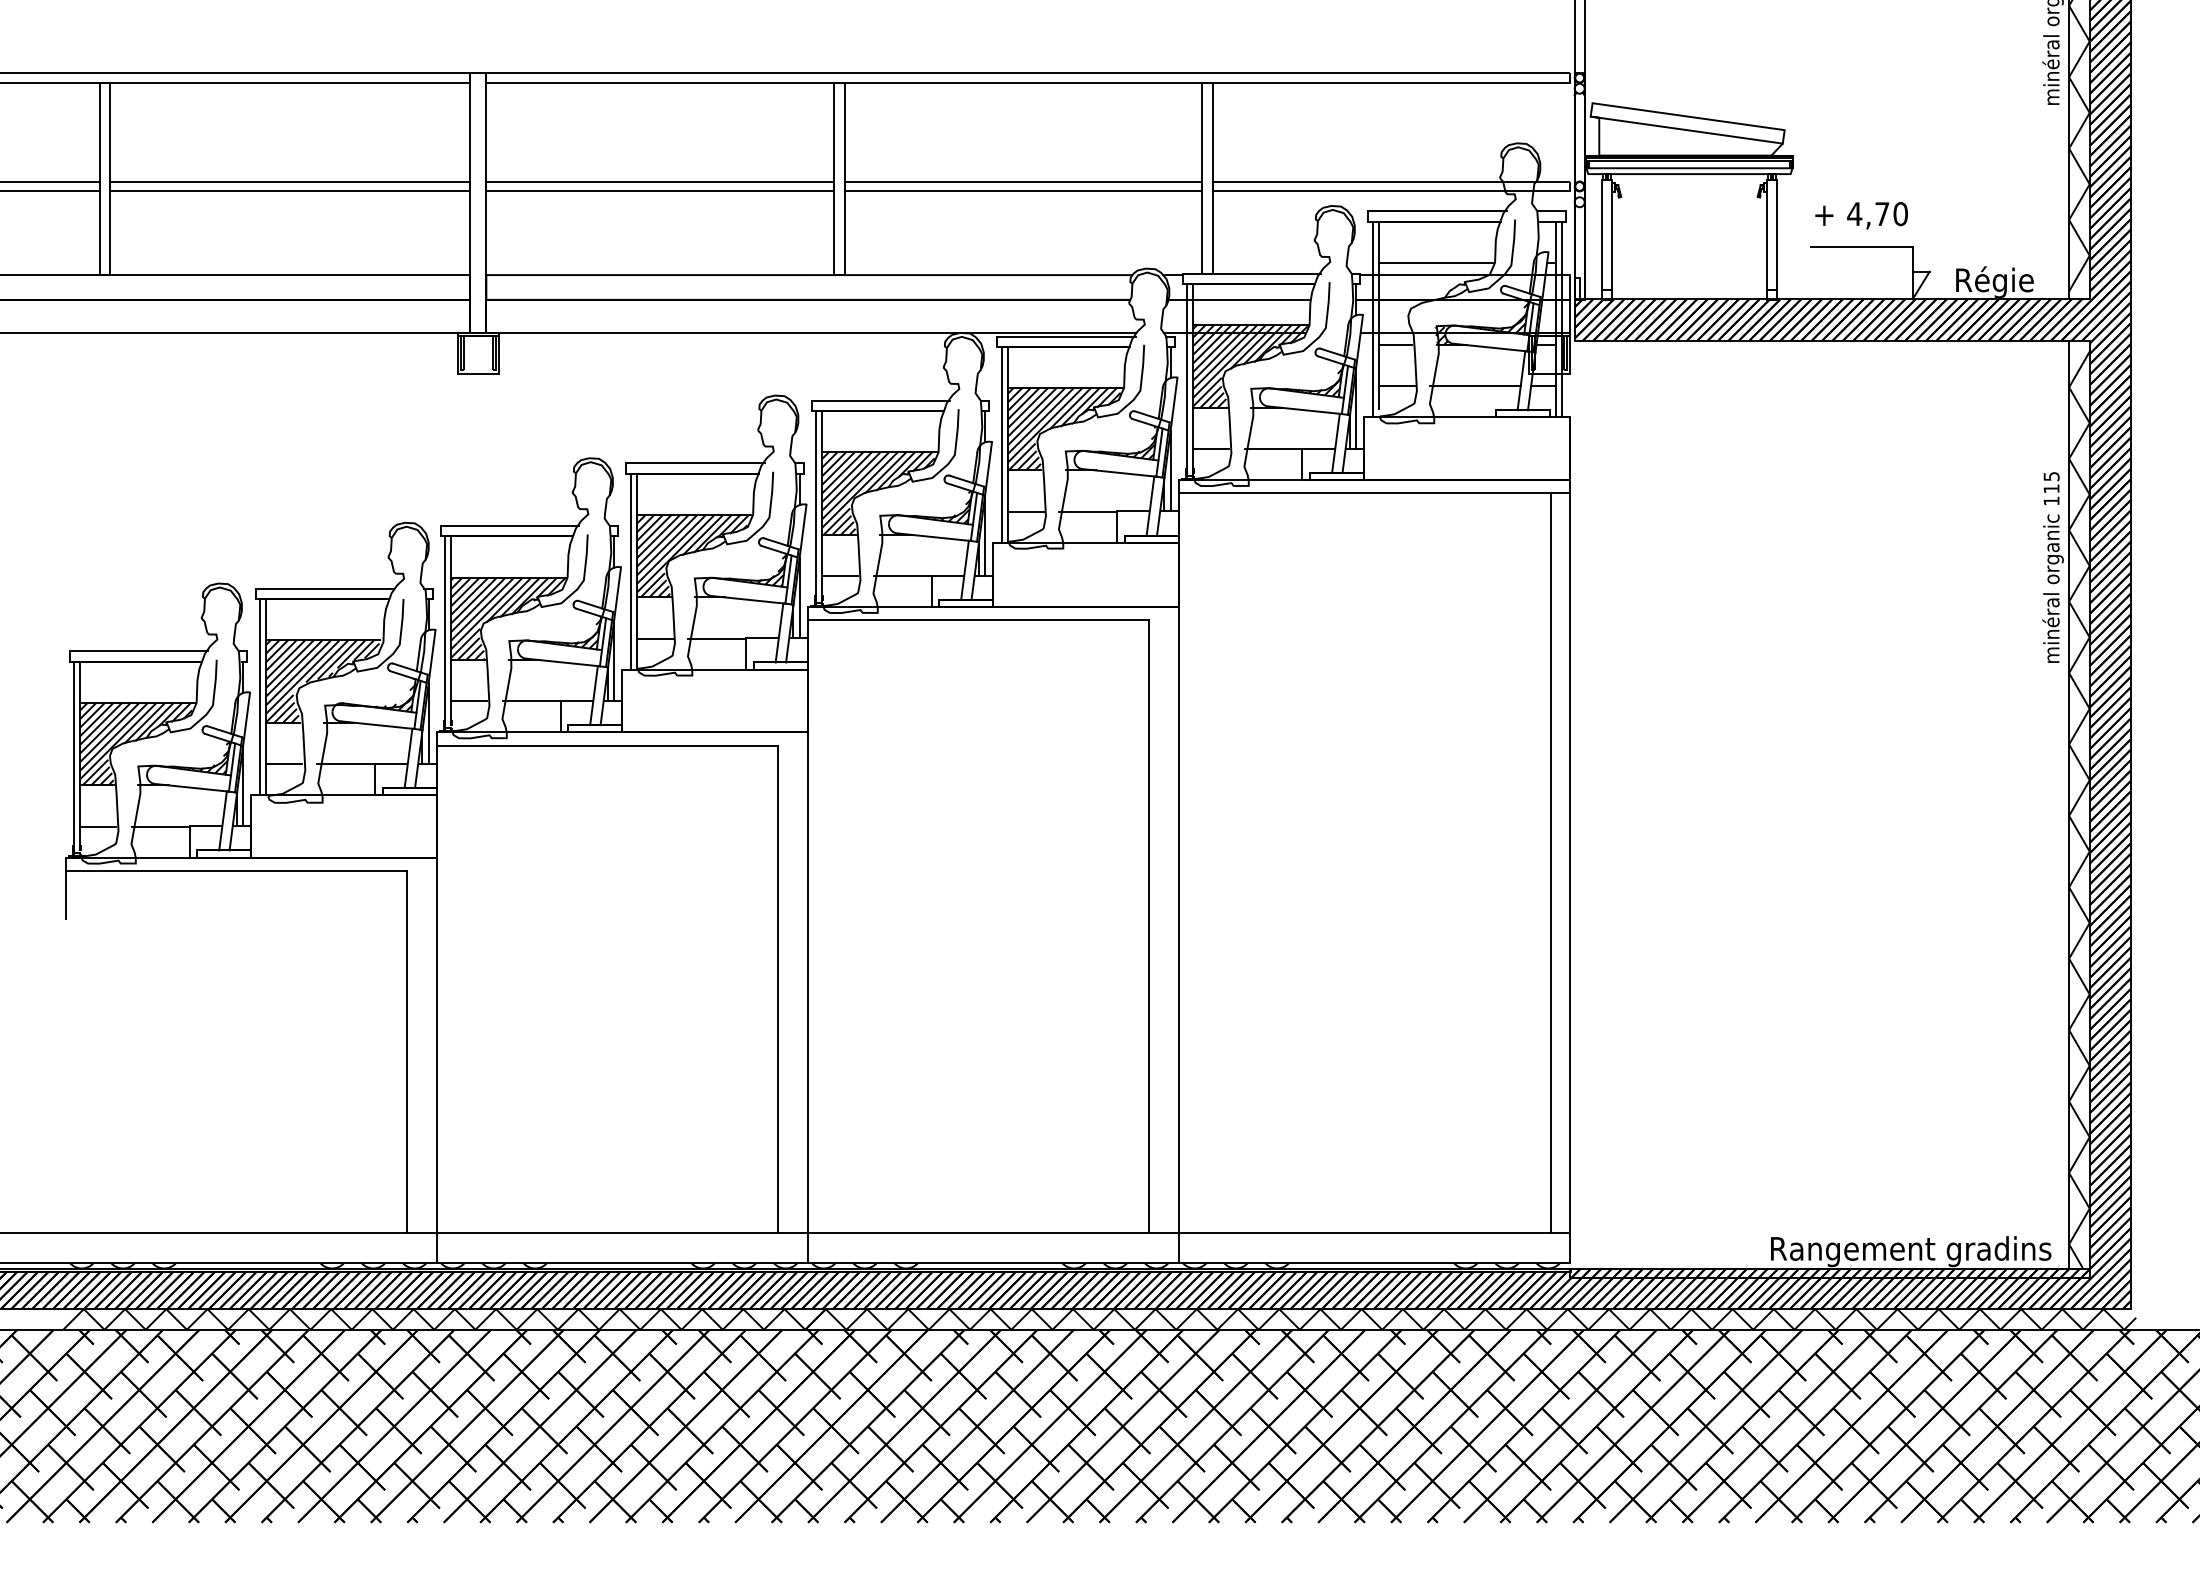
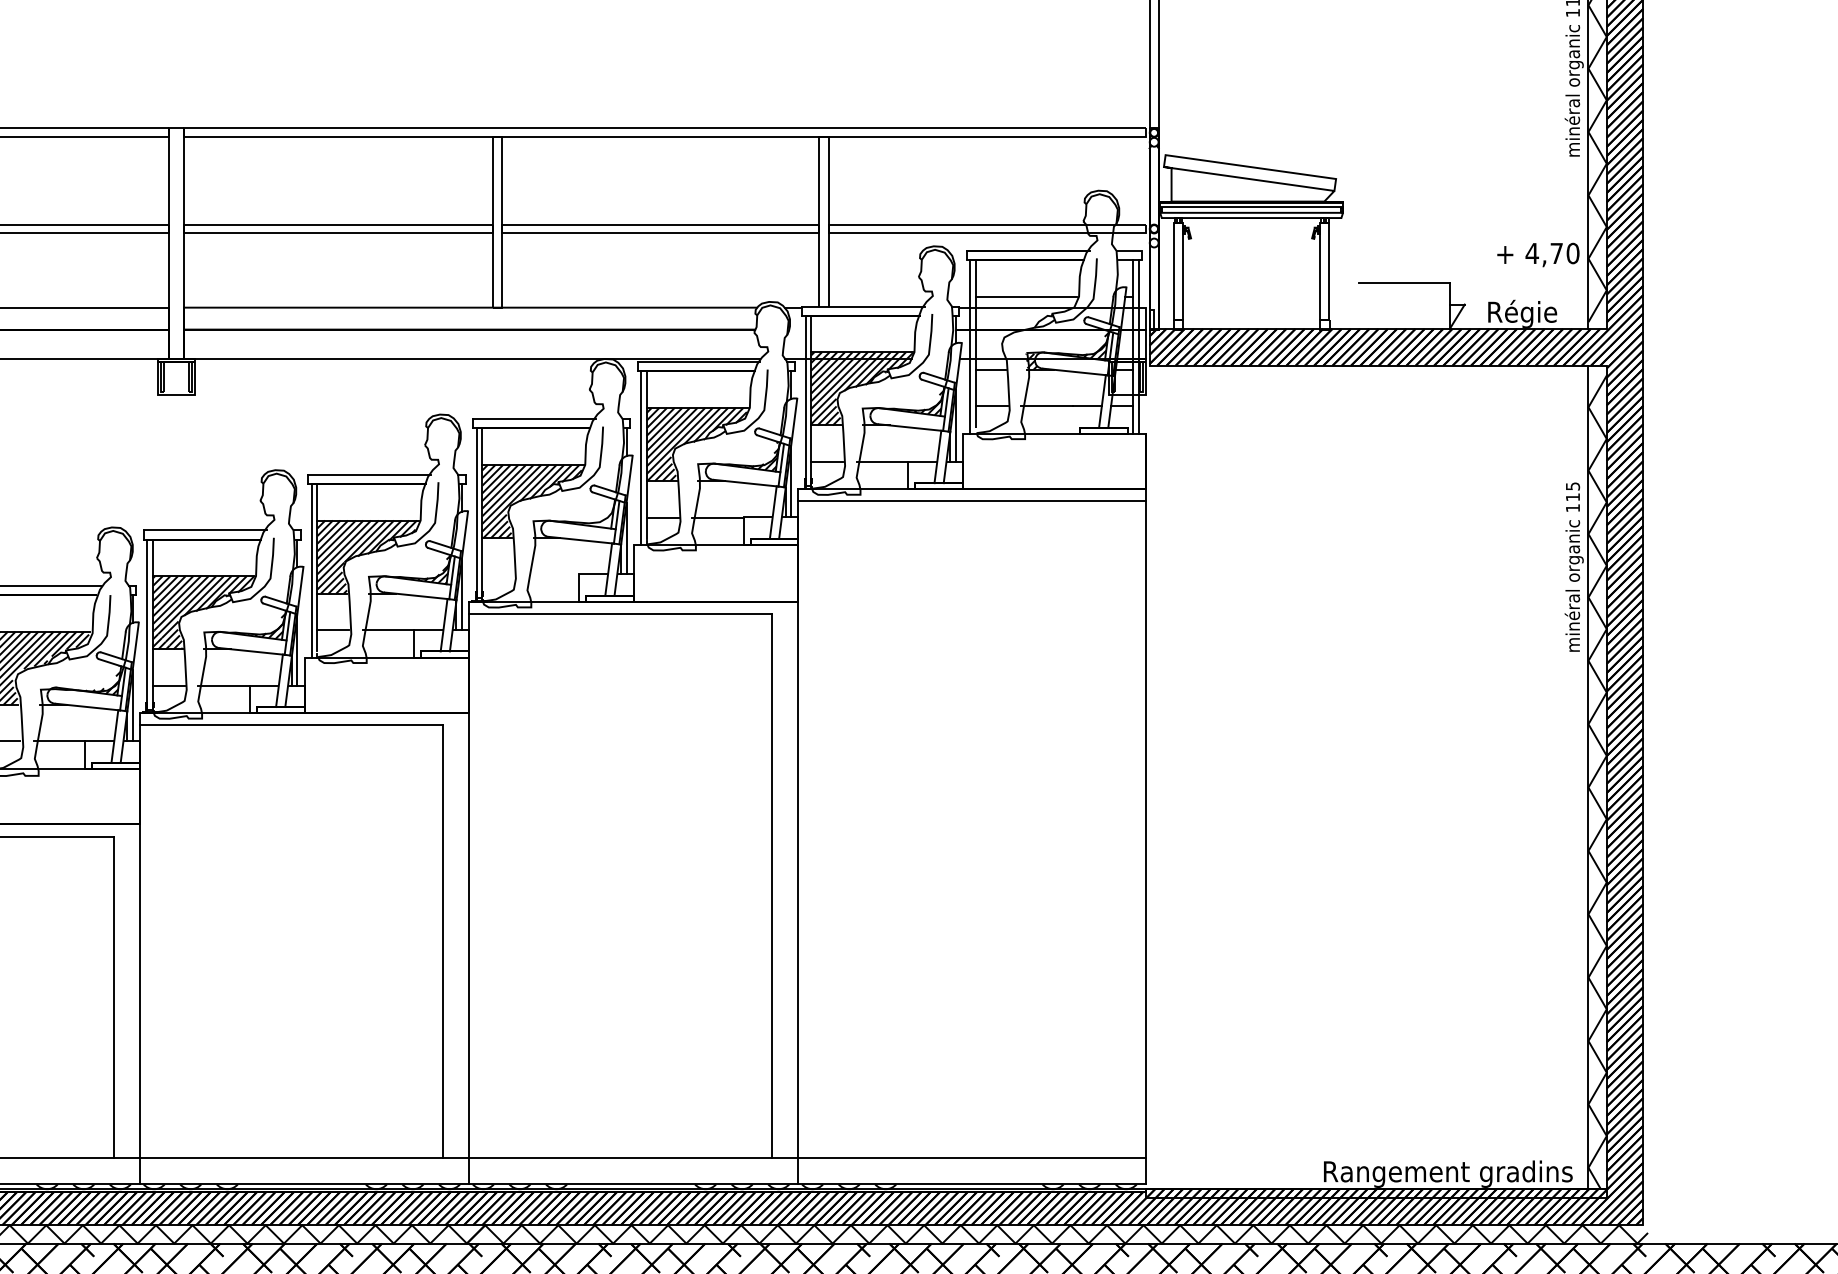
text: (1861, 215) -> (1538, 254), moved
line: (1238, 299) -> (851, 329), removed
hatch: (948, 506) -> (594, 512), removed
line: (840, 576) -> (498, 575), removed
line: (902, 576) -> (553, 575), removed
line: (1551, 863) -> (1129, 829), removed

